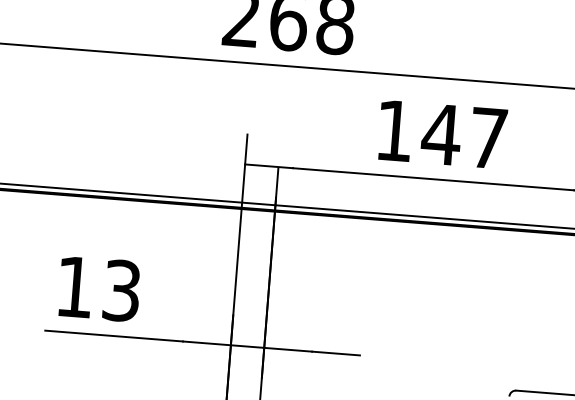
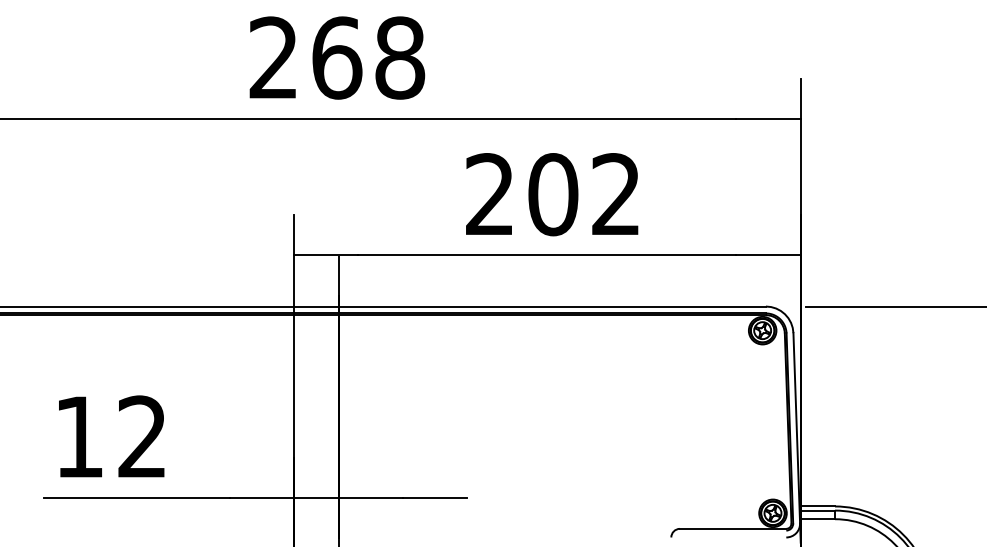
text: (441, 134) -> (552, 194), 147 -> 202
text: (121, 290) -> (142, 436), 13 -> 12

